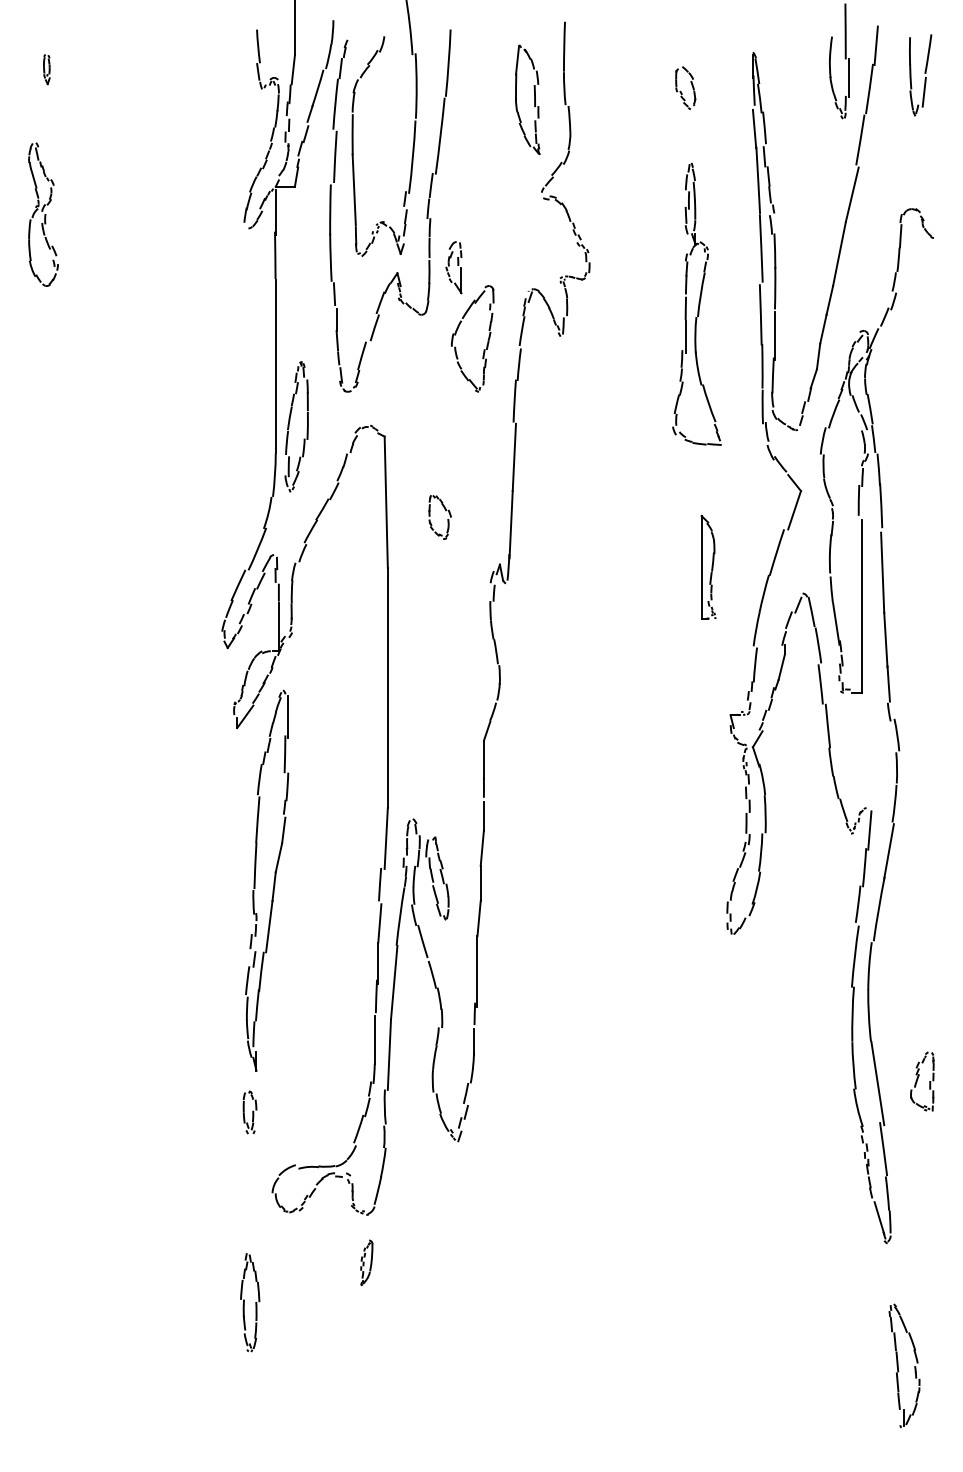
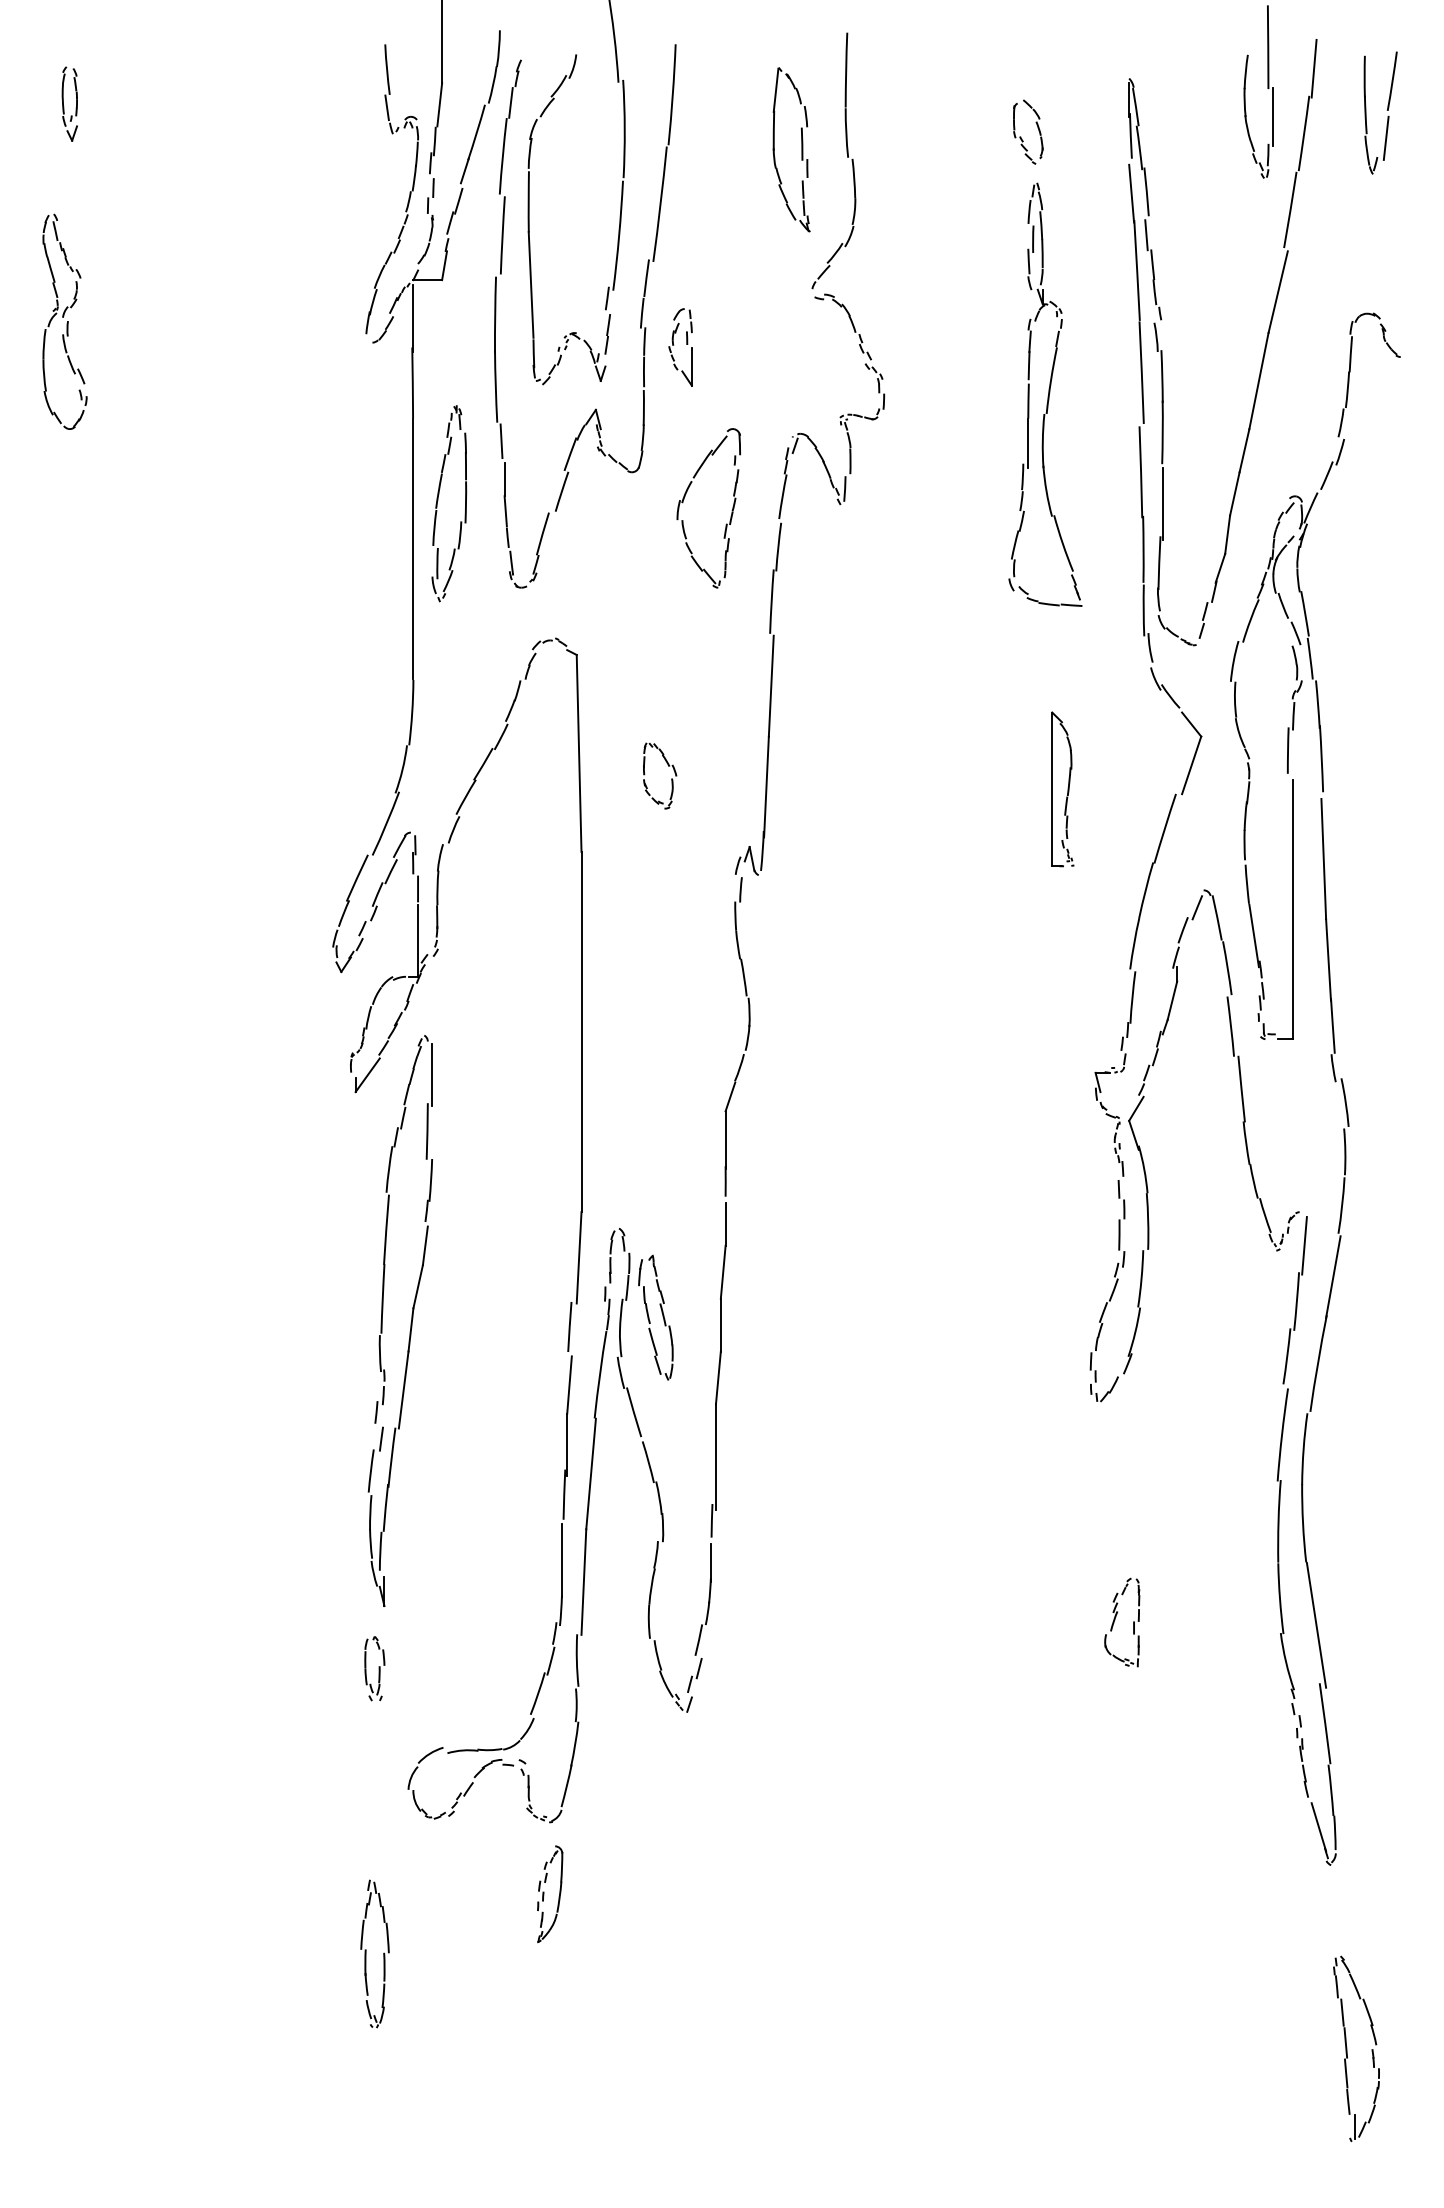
part: (46, 69) -> (69, 104), size x1.67
part: (453, 267) -> (680, 347), moved
part: (696, 303) -> (1044, 393), moved
part: (289, 426) -> (438, 503), moved
part: (708, 567) -> (1062, 789), moved
part: (922, 1081) -> (1122, 1622), moved
part: (366, 1262) -> (549, 1893), size x1.43

